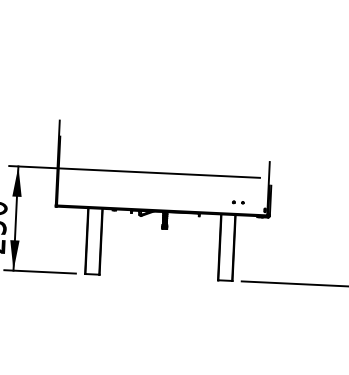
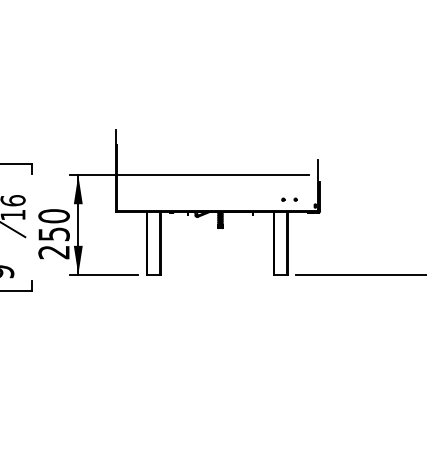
part: (238, 202) -> (289, 199), size x1.4

